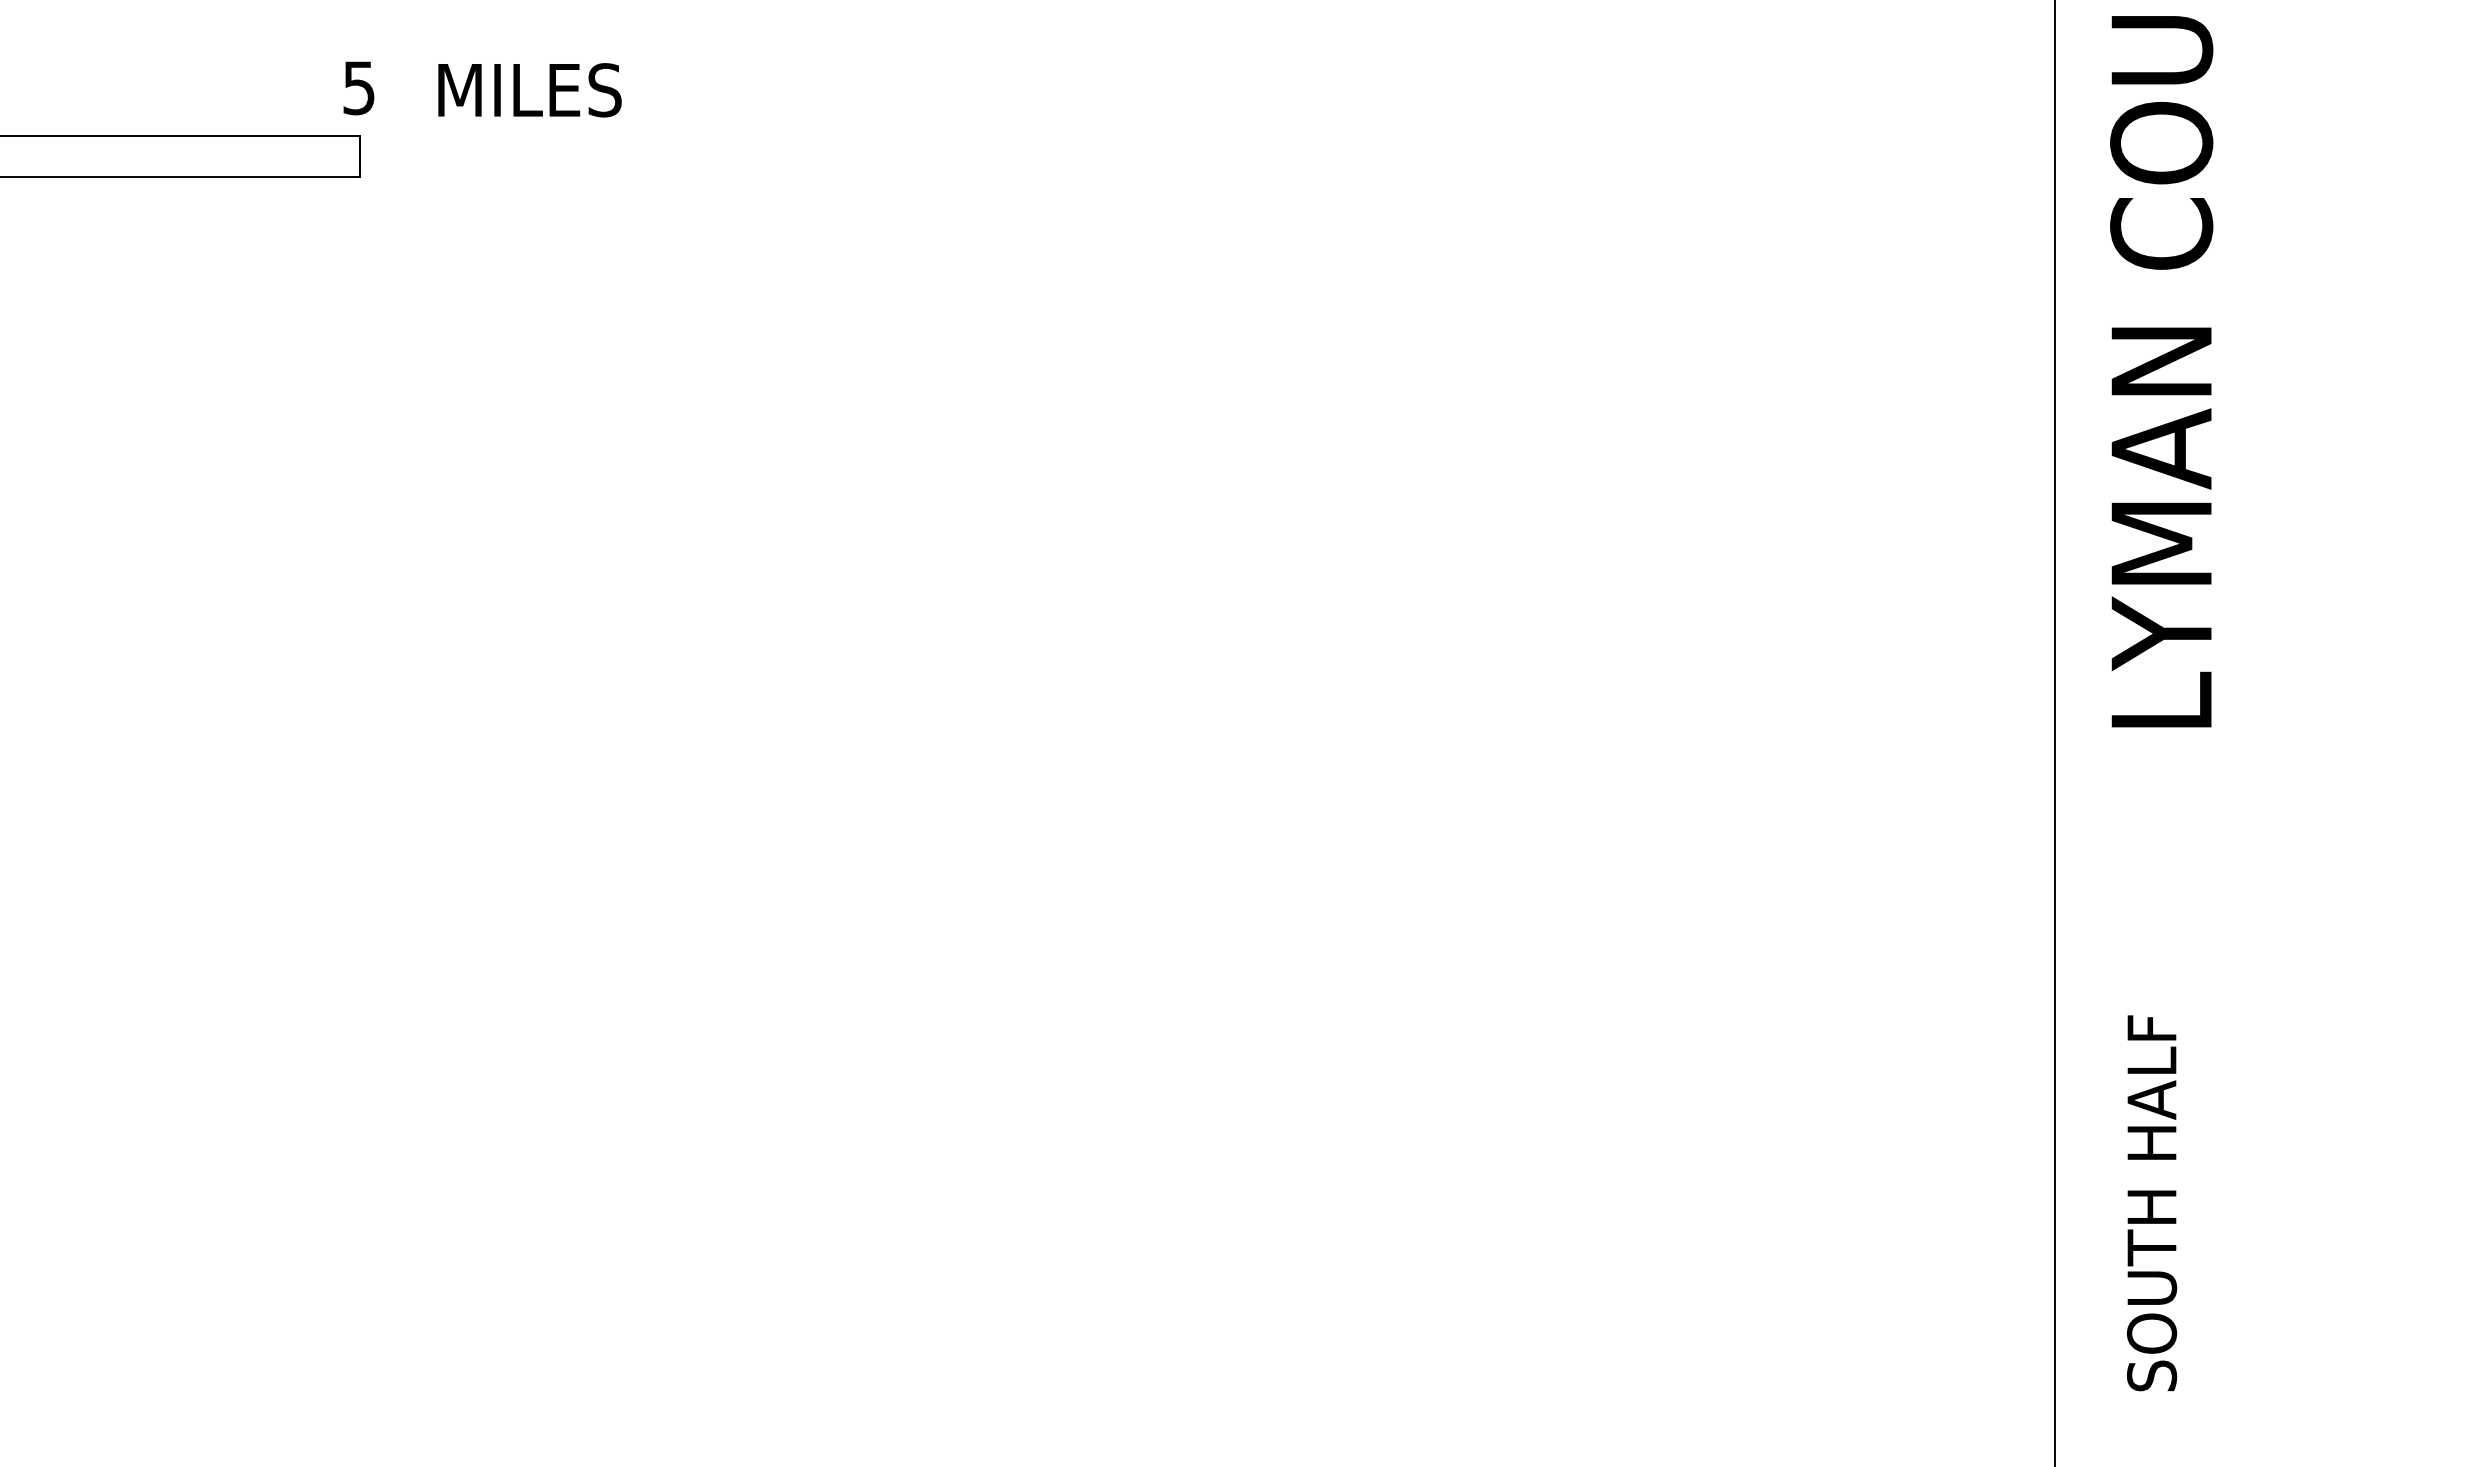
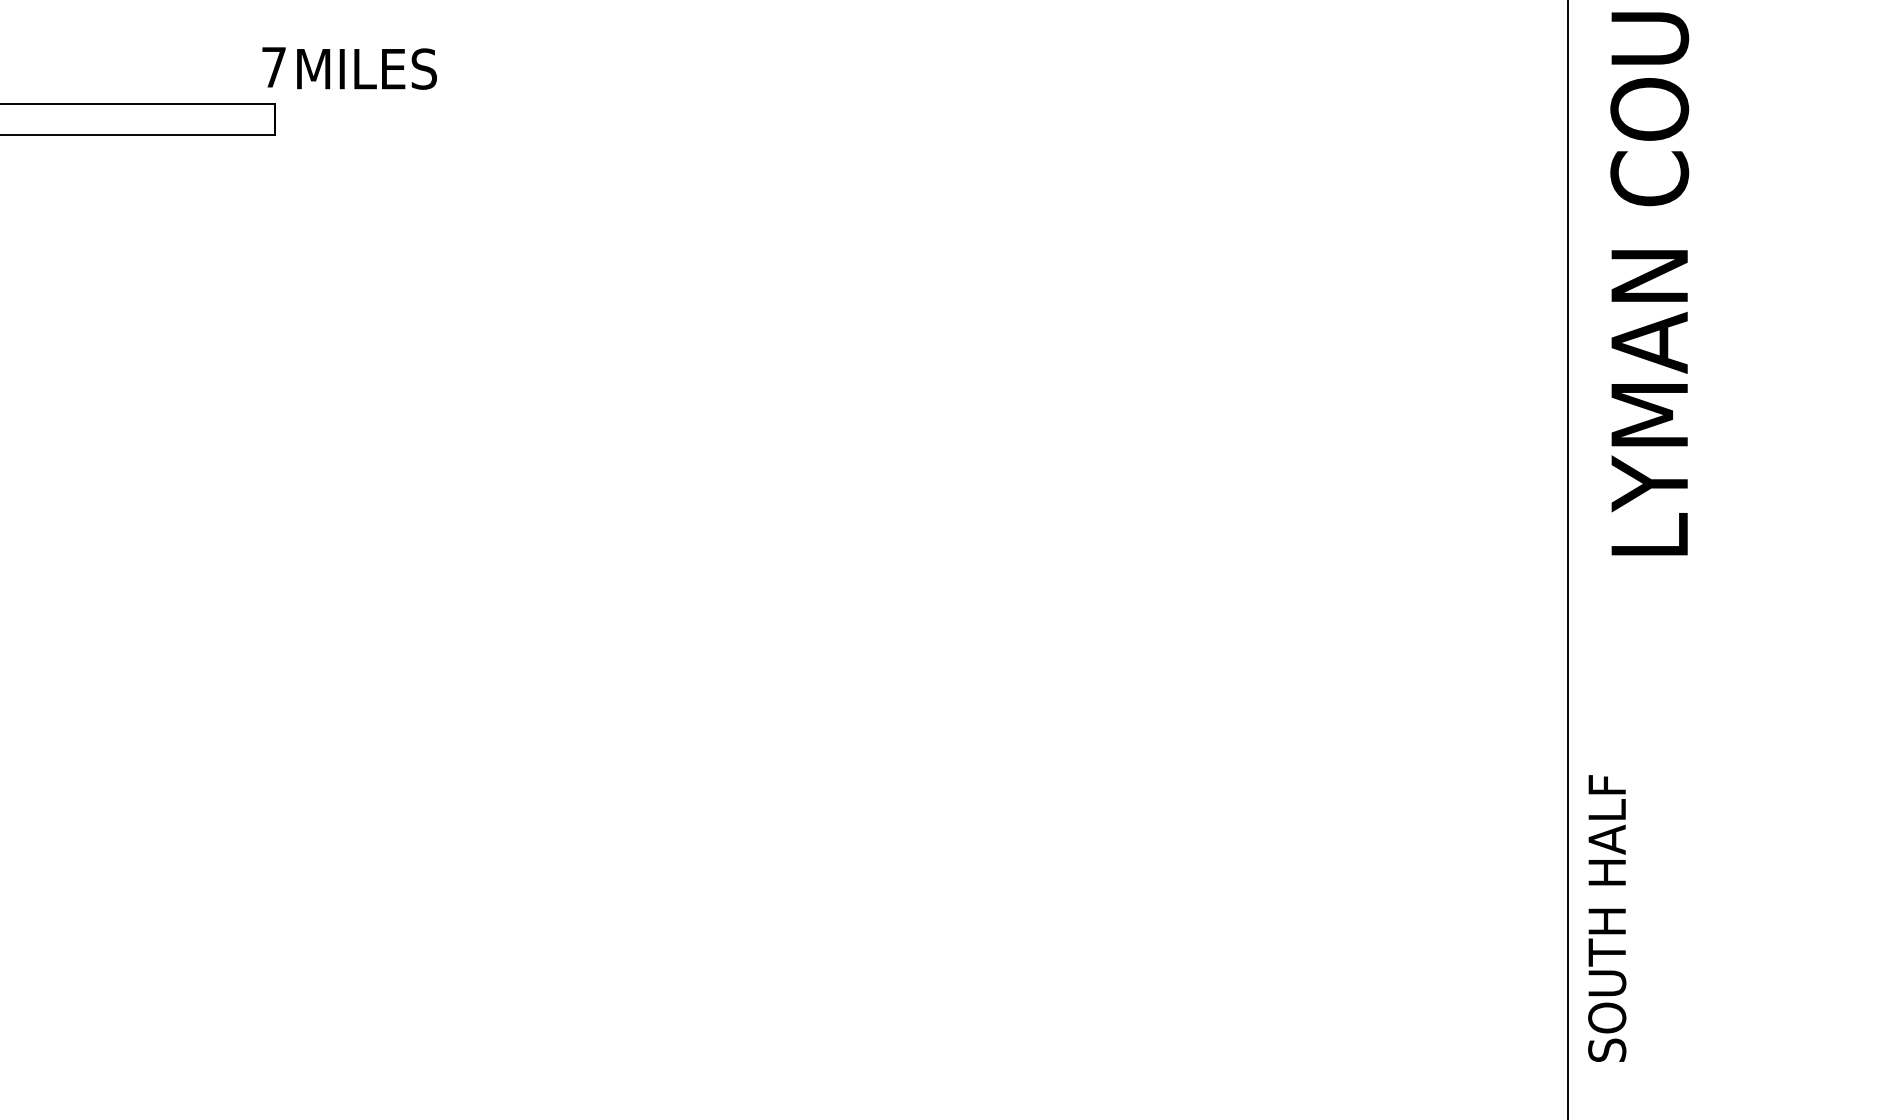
text: (358, 88) -> (273, 67), 5 -> 7
text: (529, 90) -> (366, 69), moved
text: (2152, 1203) -> (1607, 918), moved

